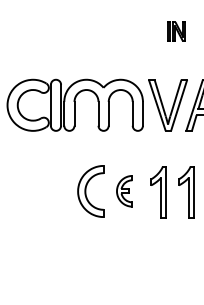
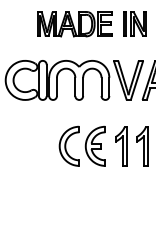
part: (175, 30) -> (134, 23), size x1.67
part: (97, 32) -> (74, 24), added
part: (123, 190) -> (94, 145), size x1.67

